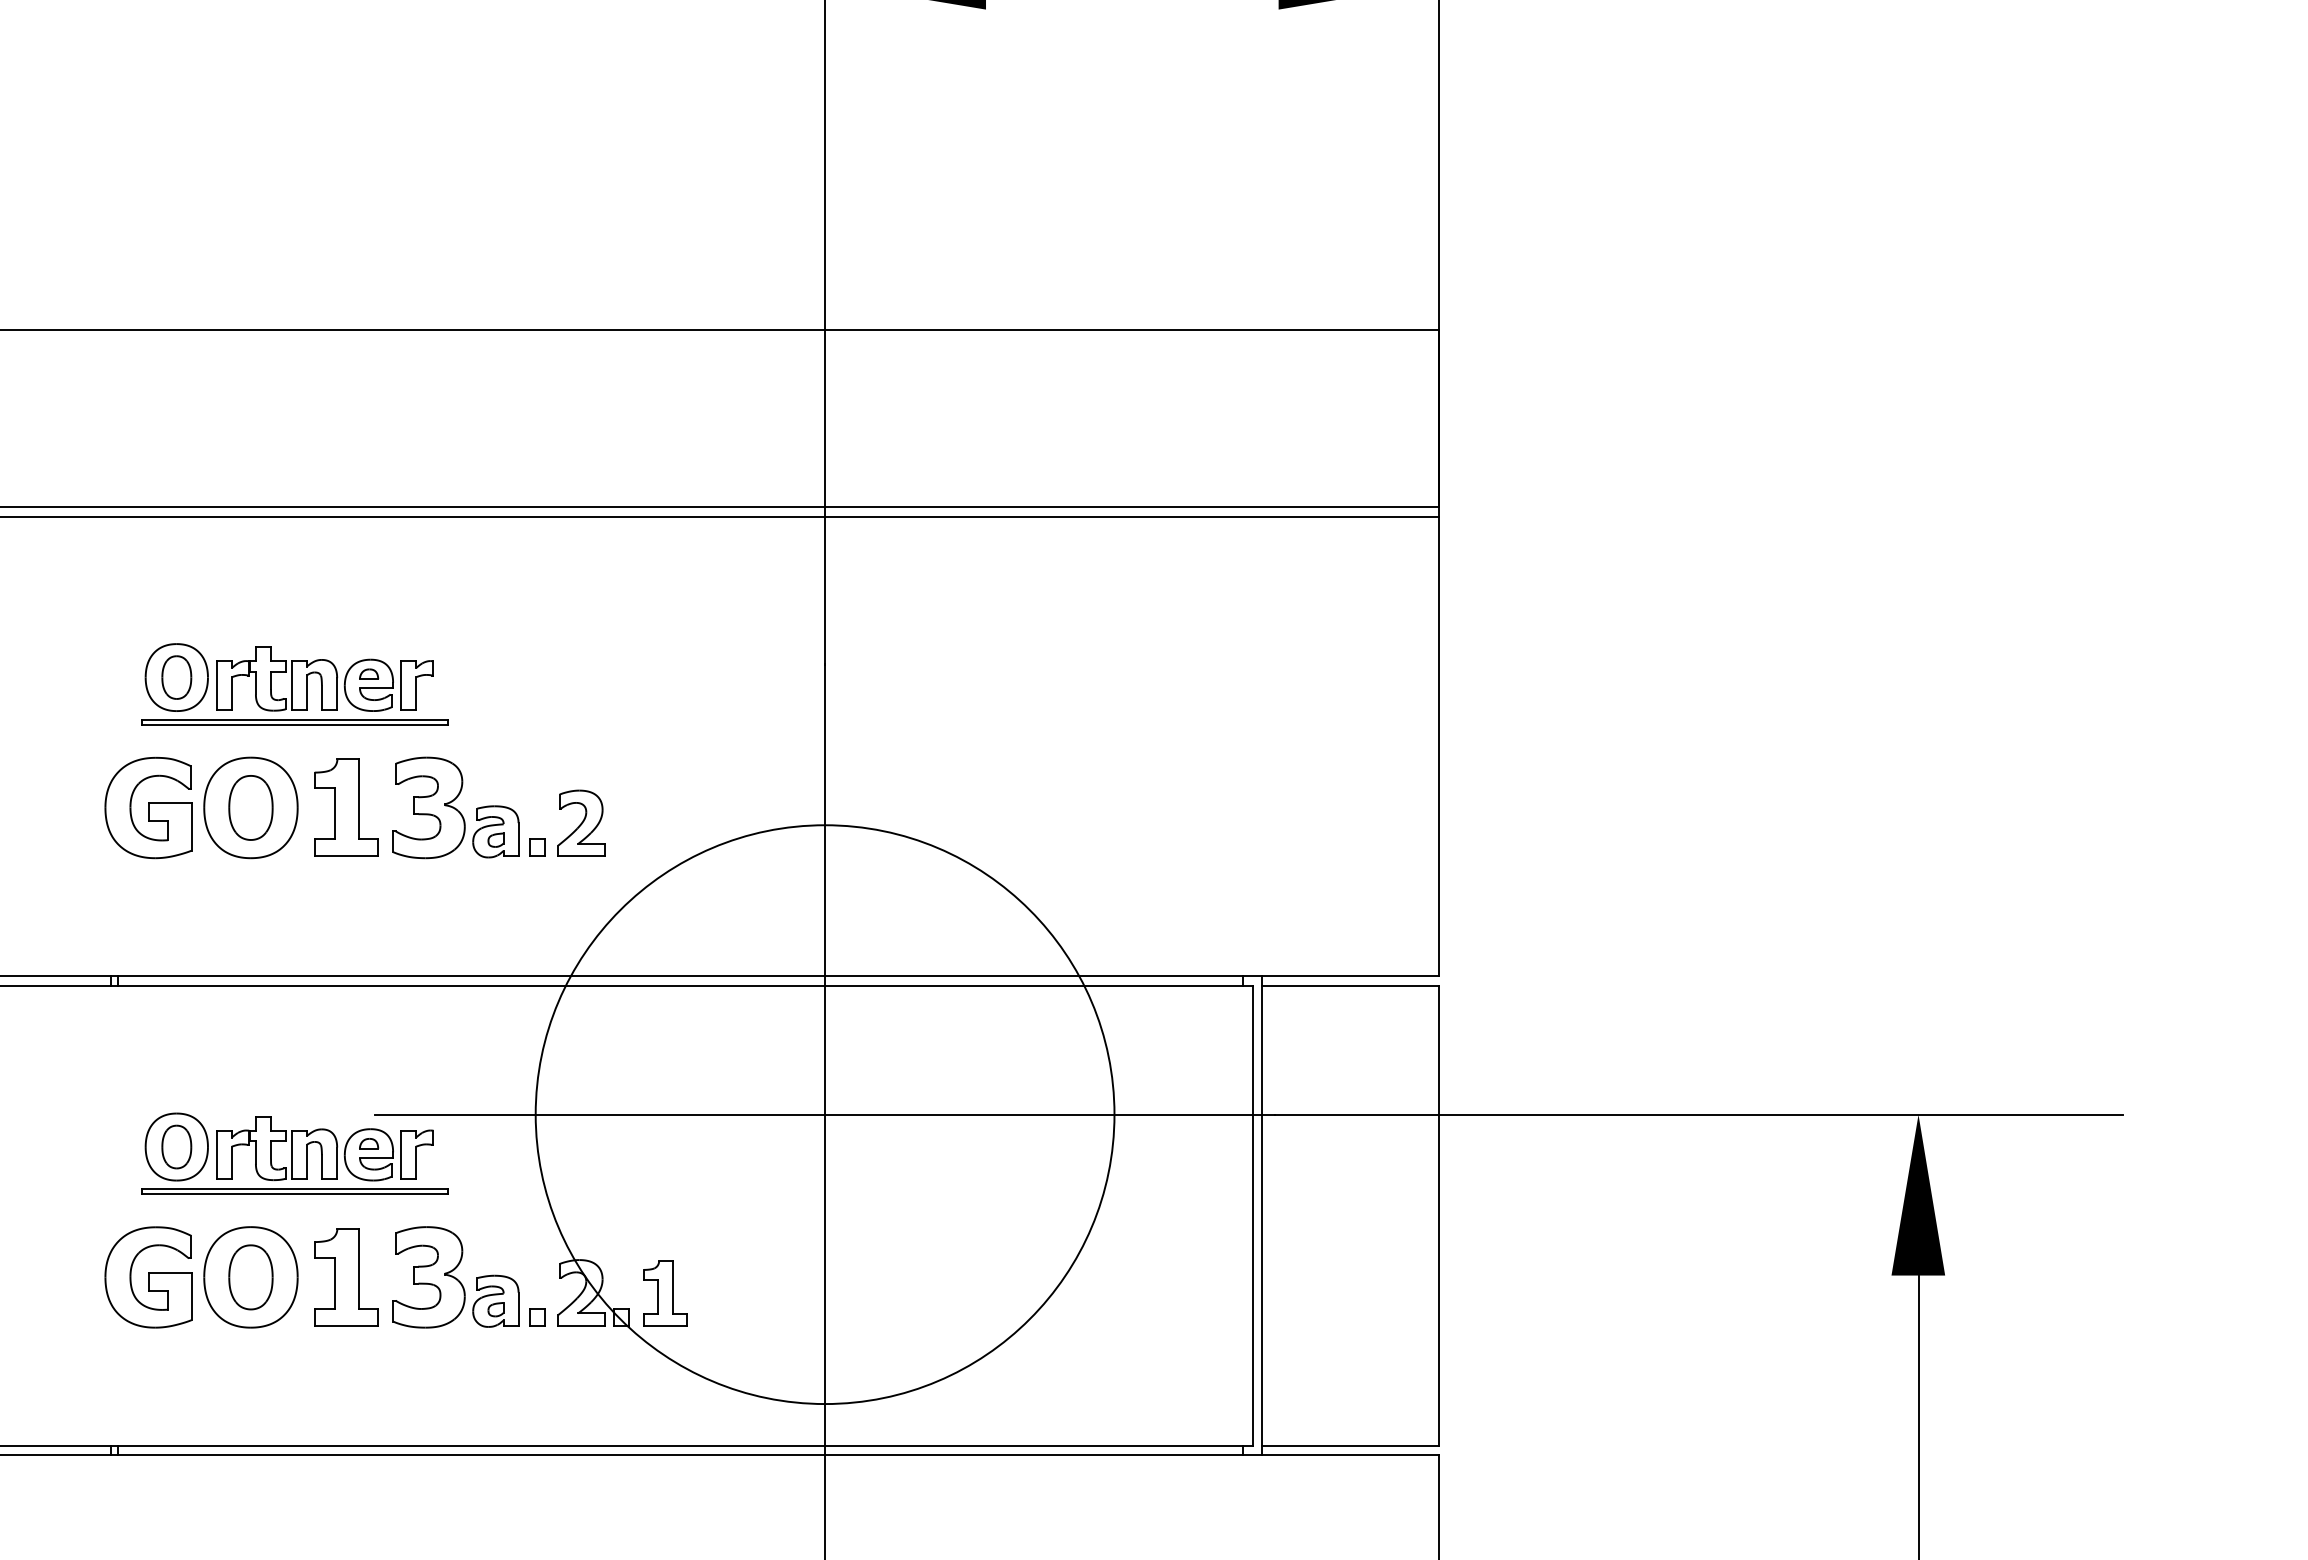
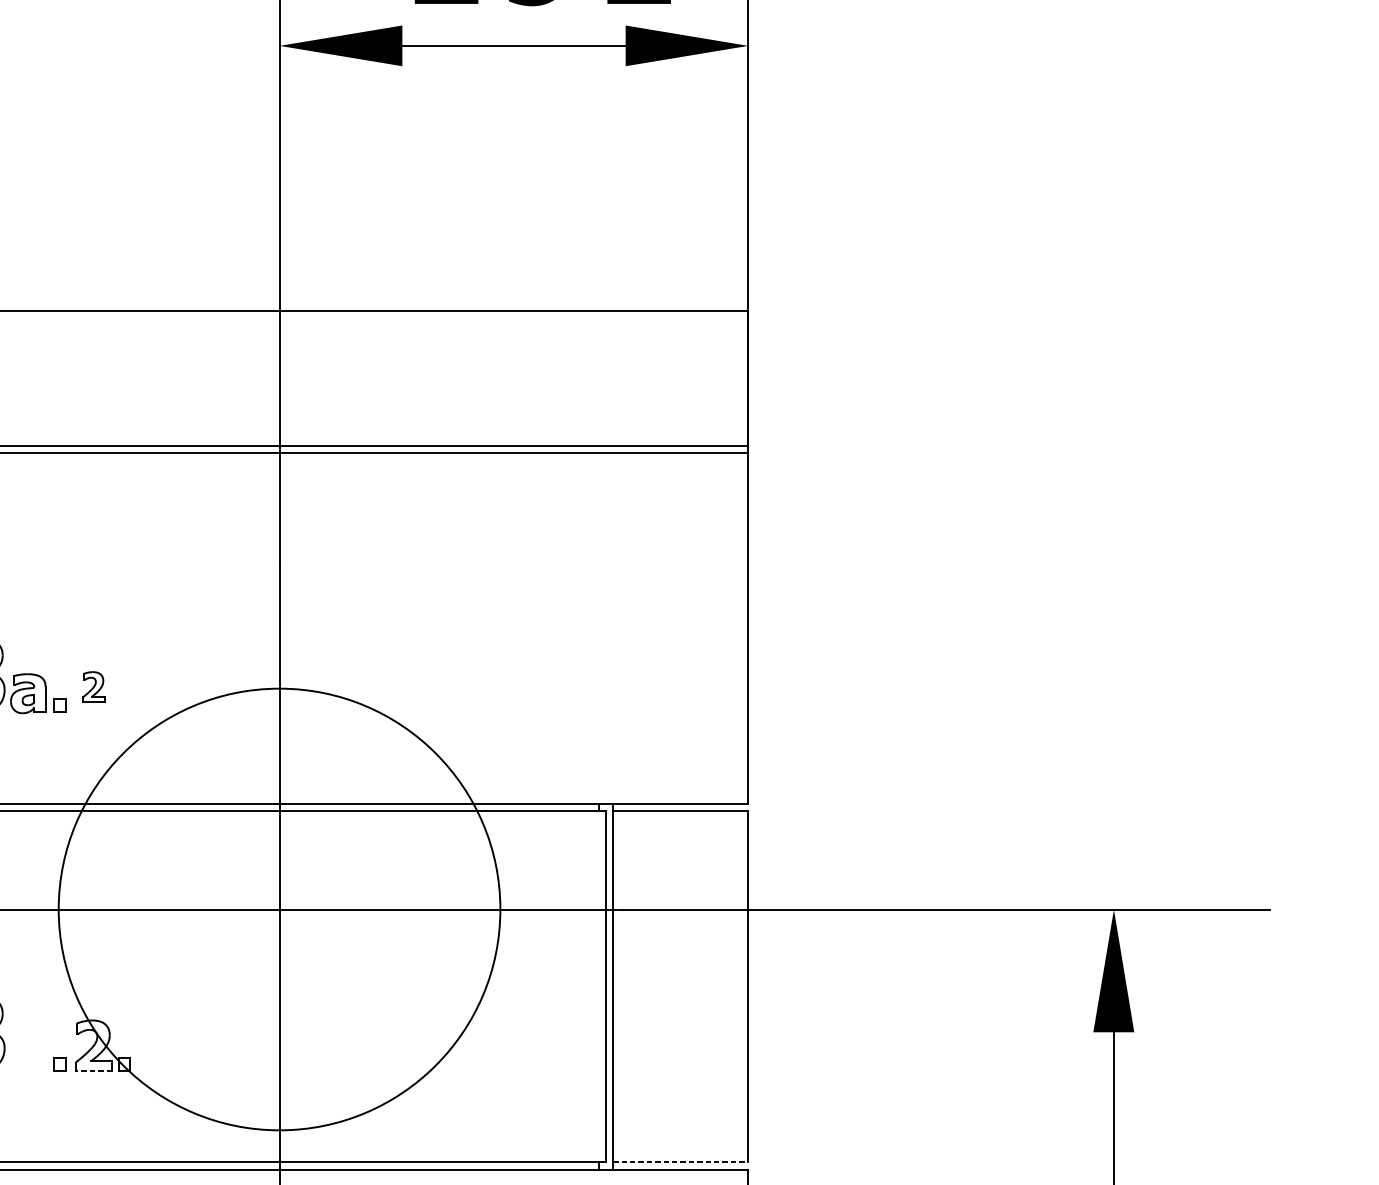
part: (581, 822) -> (93, 686), size x0.6
part: (665, 1293) -> (157, 1045), removed
part: (495, 1300) -> (28, 1051), removed
line: (581, 1325) -> (93, 1070), solid -> dashed
line: (1351, 1445) -> (681, 1161), solid -> dashed

